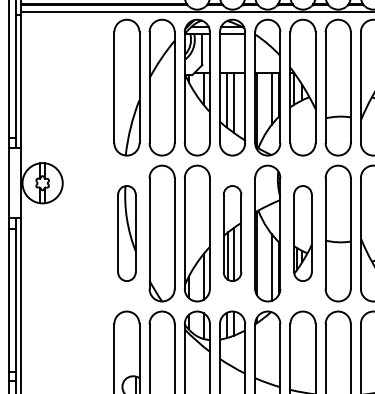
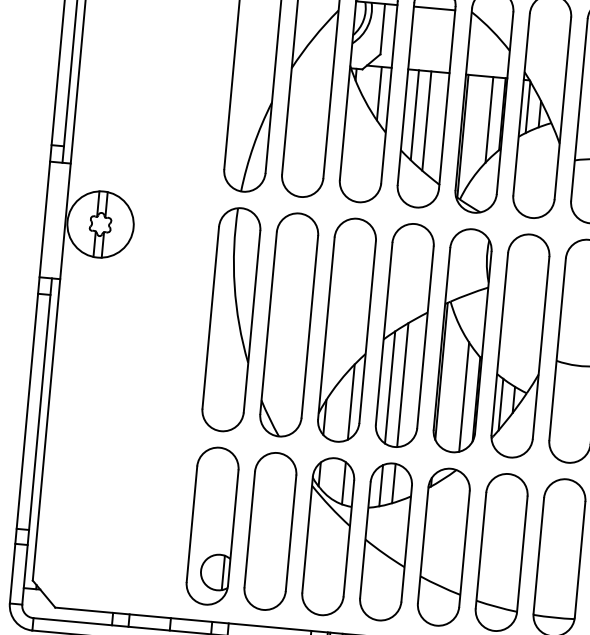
part: (126, 233) -> (230, 319), size x1.43
part: (232, 233) -> (404, 335), size x1.43
part: (302, 233) -> (519, 345), size x1.43

